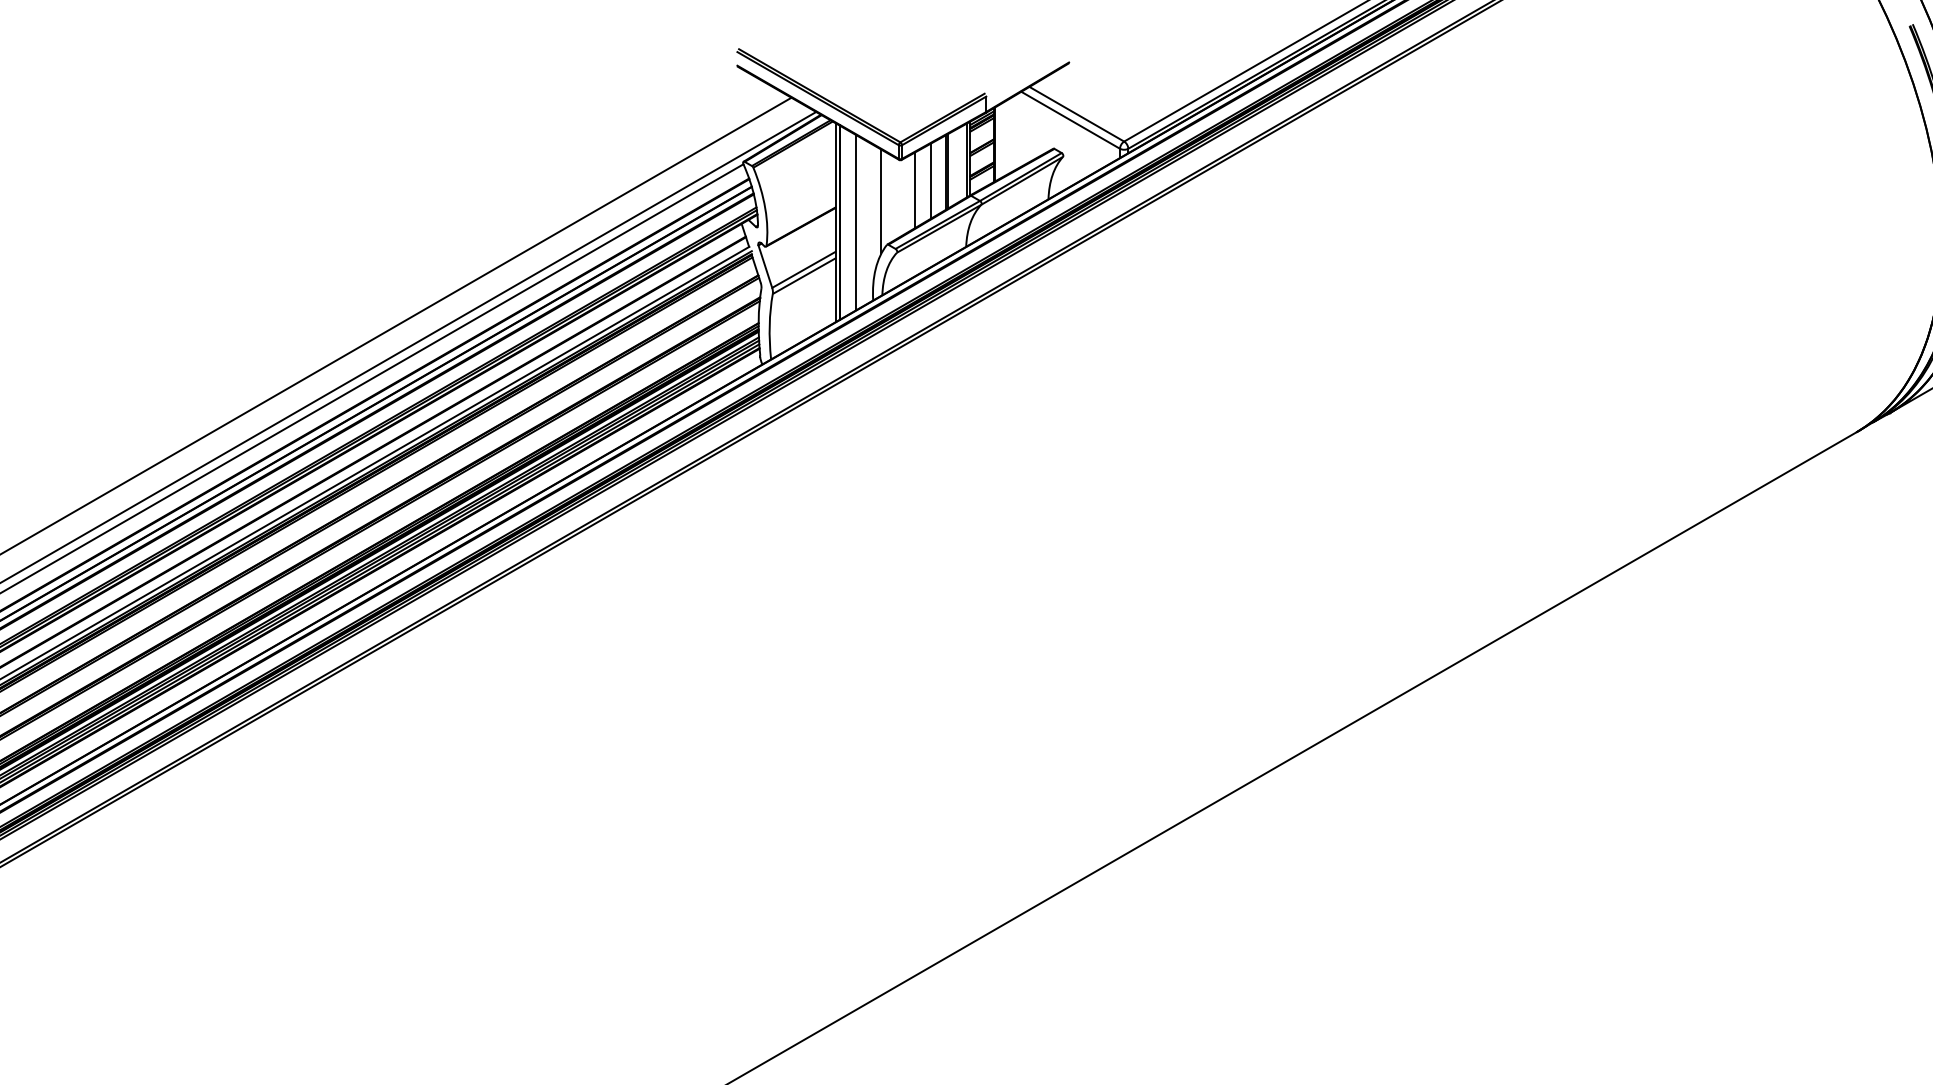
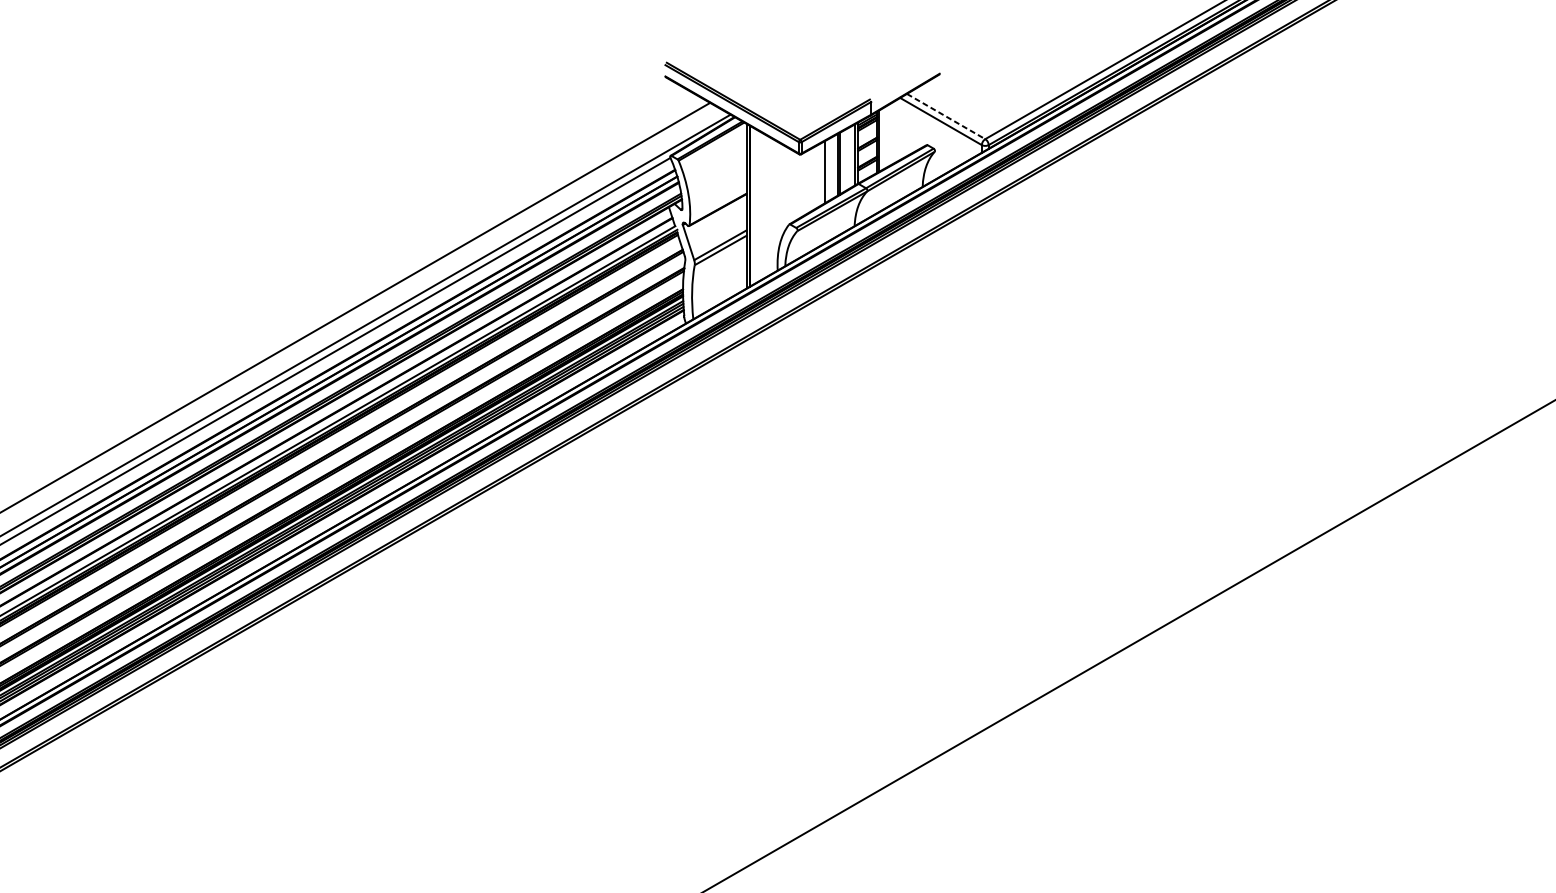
line: (1076, 114) -> (945, 116), solid -> dashed
line: (914, 190) -> (811, 179), removed
line: (881, 201) -> (784, 188), removed
line: (856, 222) -> (763, 206), removed

